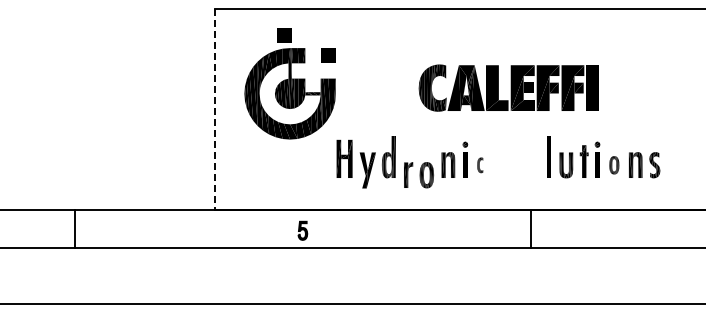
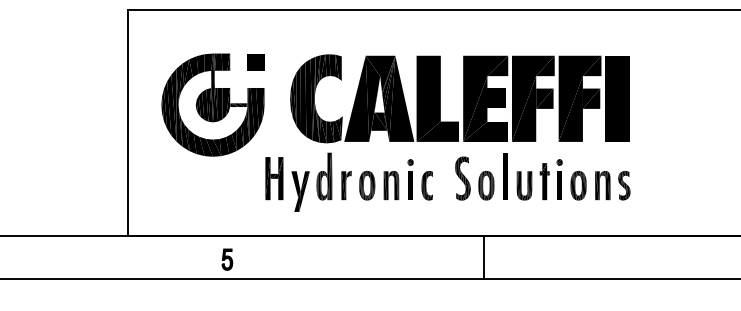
part: (284, 35) -> (206, 39), removed
part: (508, 87) -> (459, 98), size x1.67
line: (215, 110) -> (128, 123), dashed -> solid
part: (521, 158) -> (473, 178), added
part: (480, 165) -> (427, 186), size x1.67
part: (614, 165) -> (578, 186), size x1.43
part: (418, 175) -> (357, 186), moved

